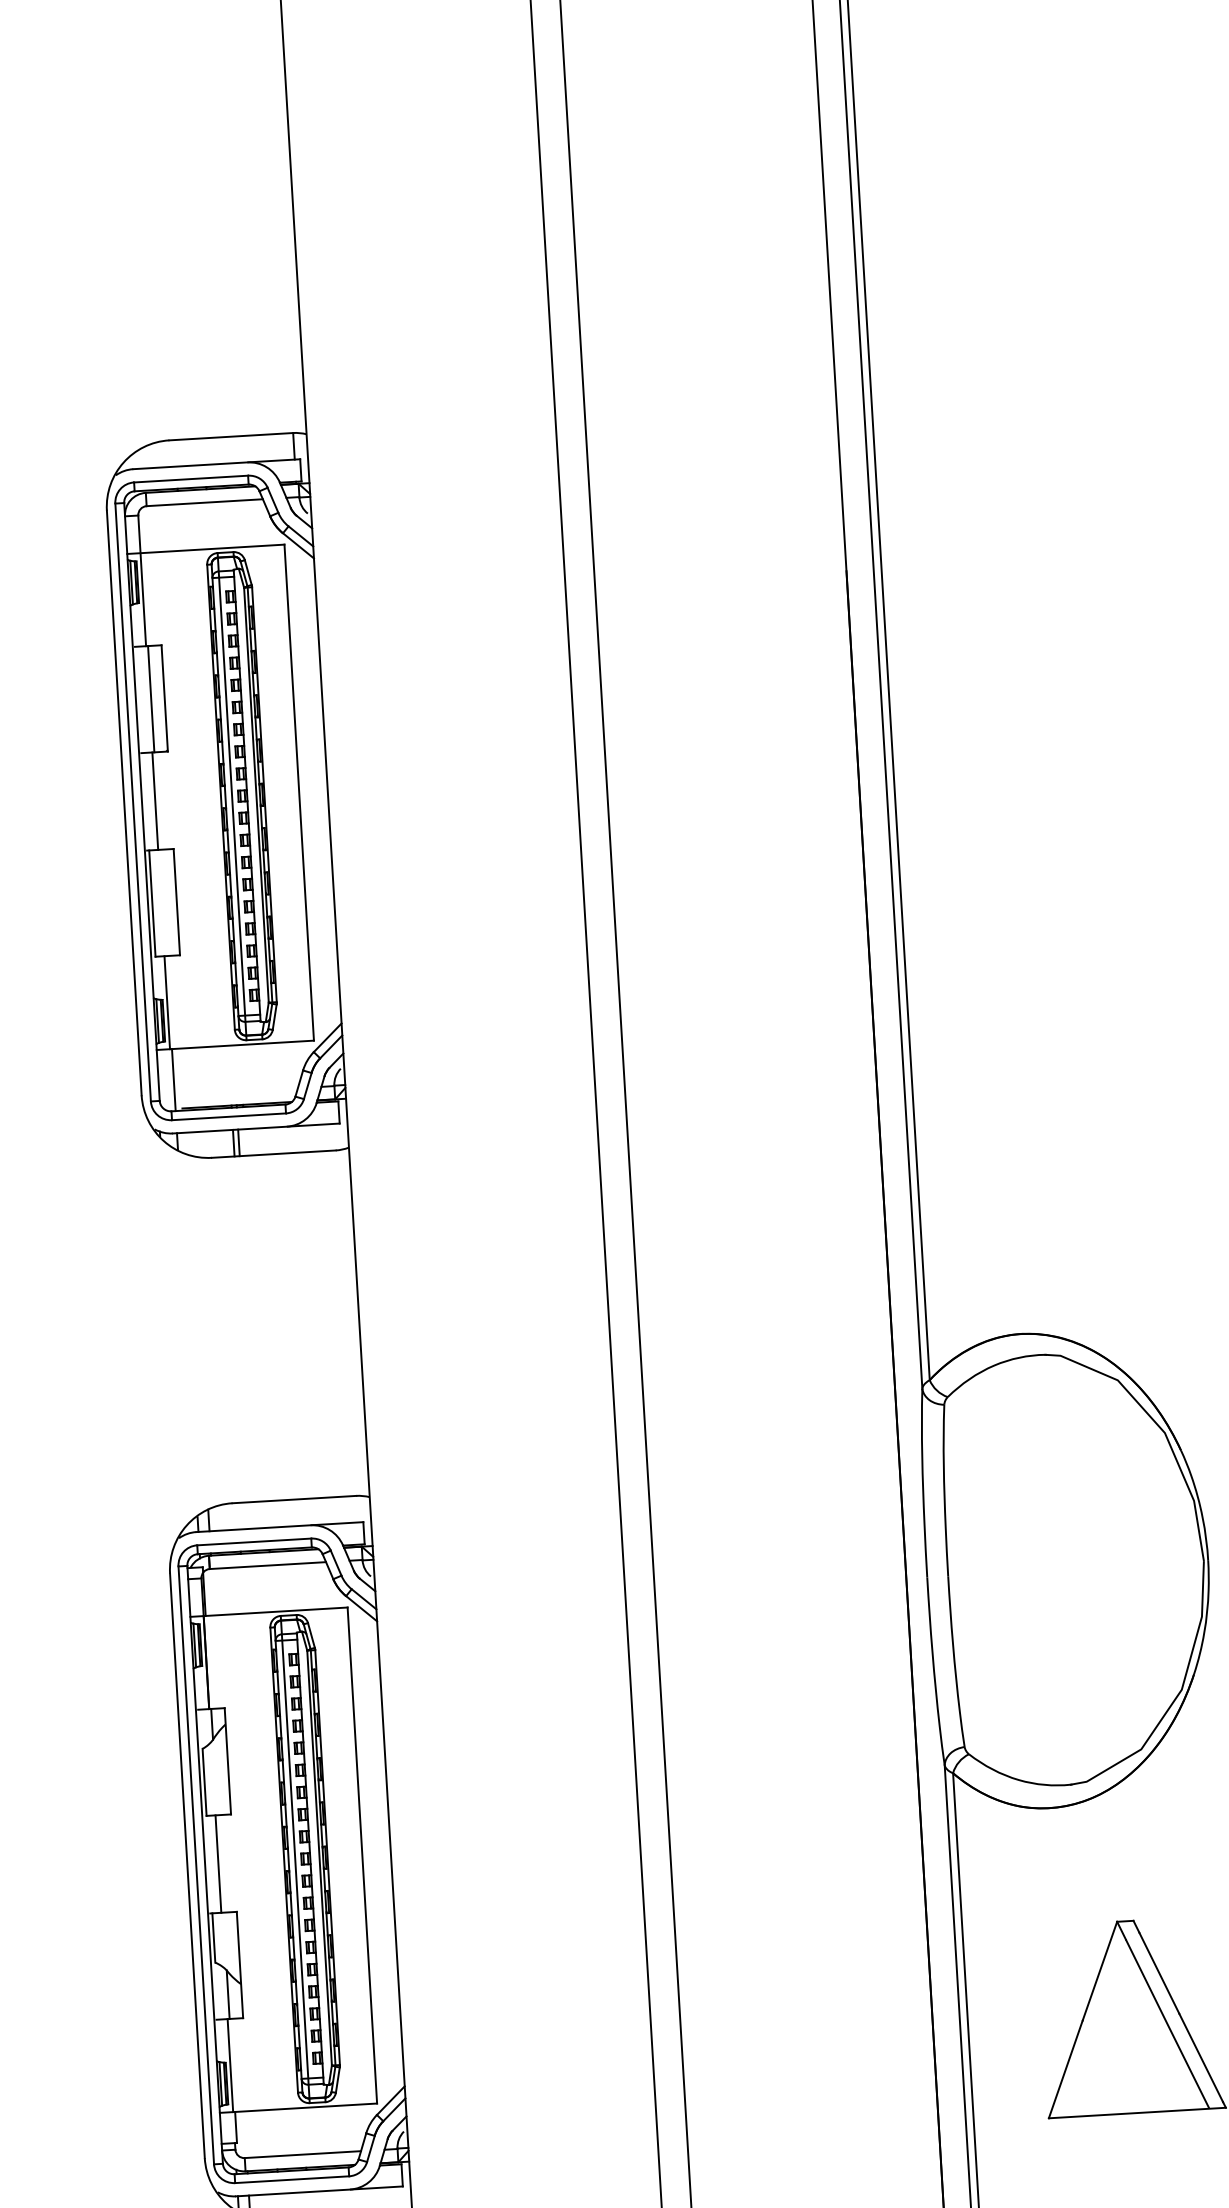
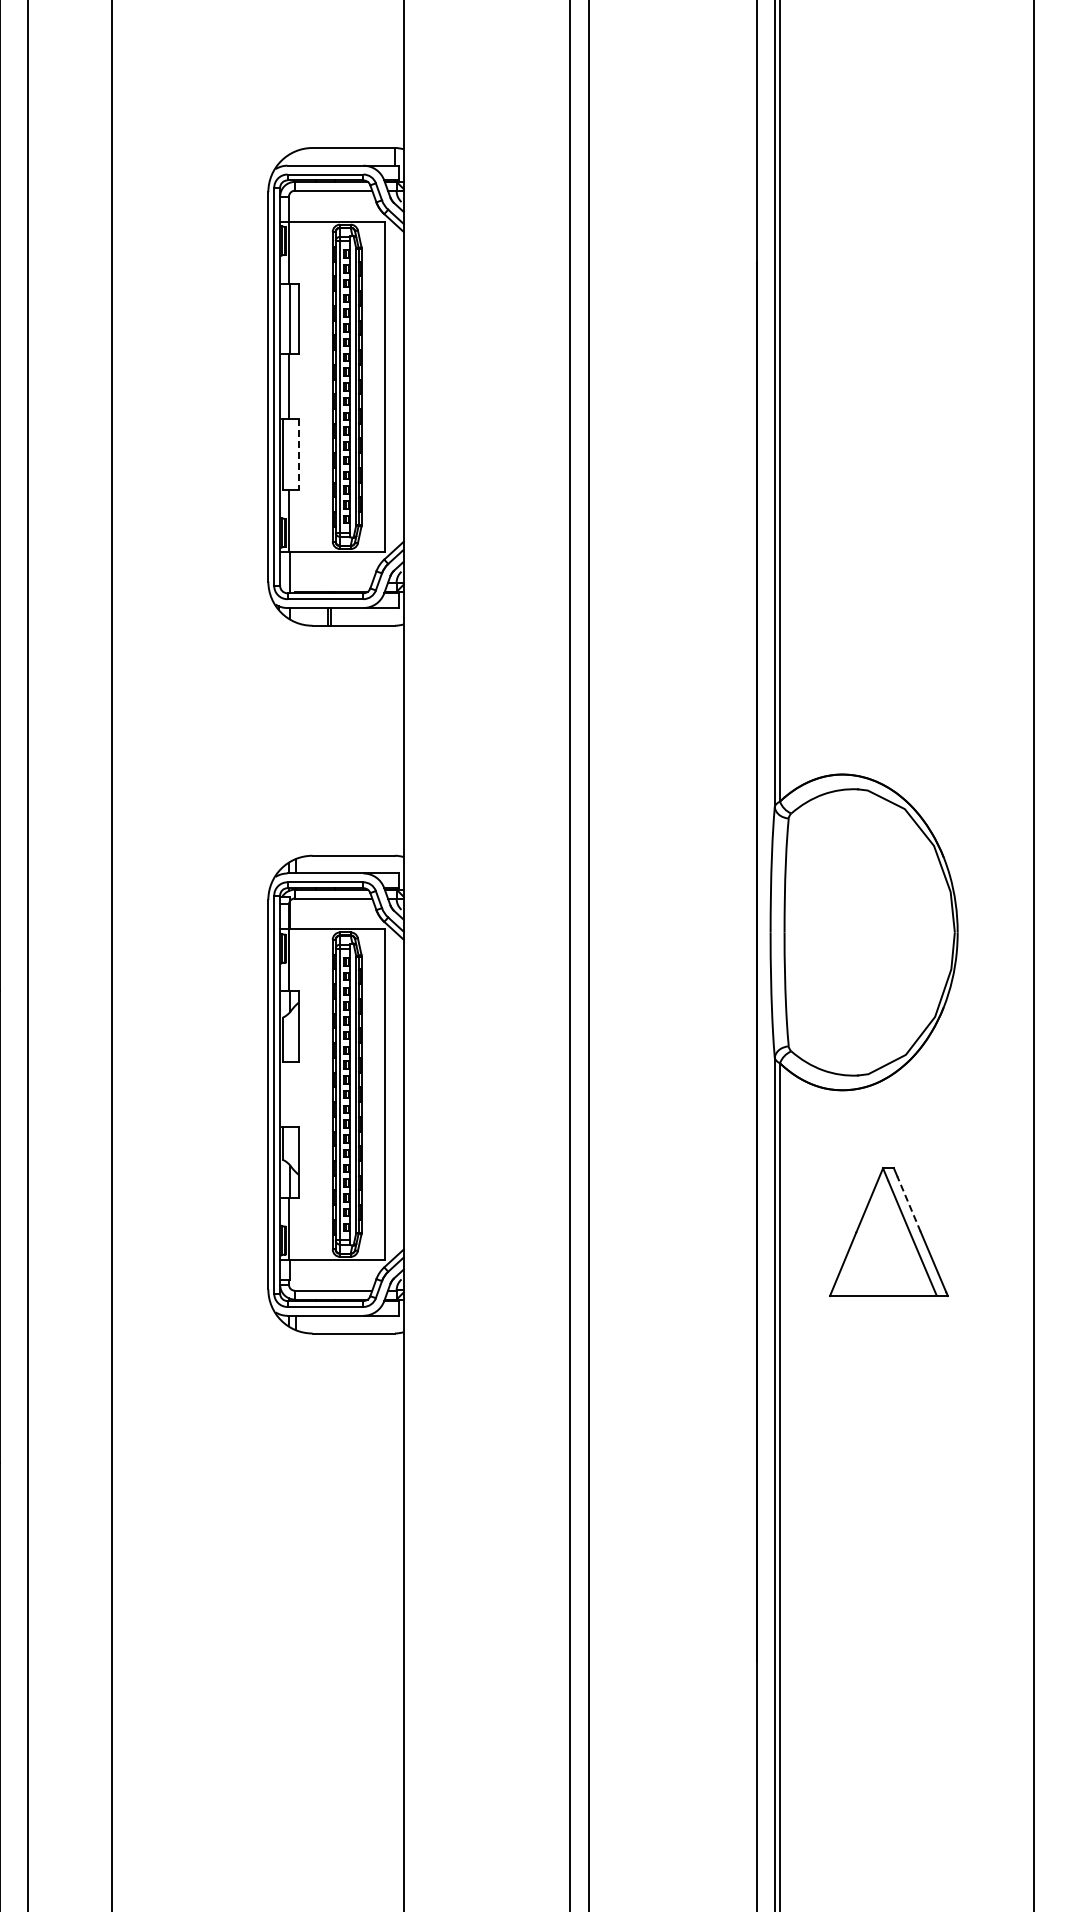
line: (177, 903) -> (299, 455), solid -> dashed
line: (217, 1863) -> (288, 1094), removed
line: (1158, 1972) -> (908, 1203), solid -> dashed

